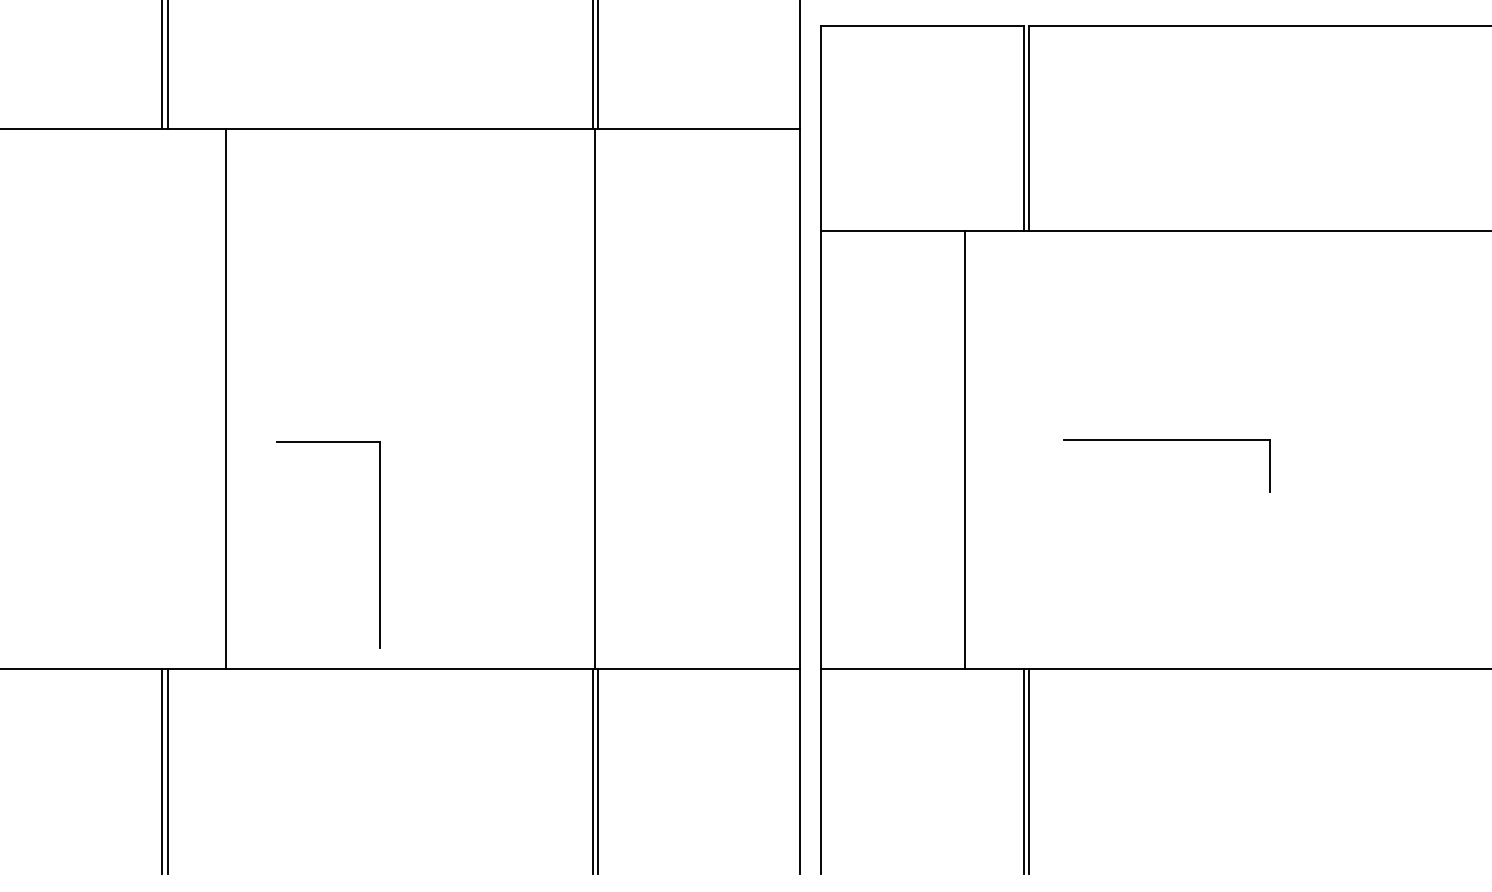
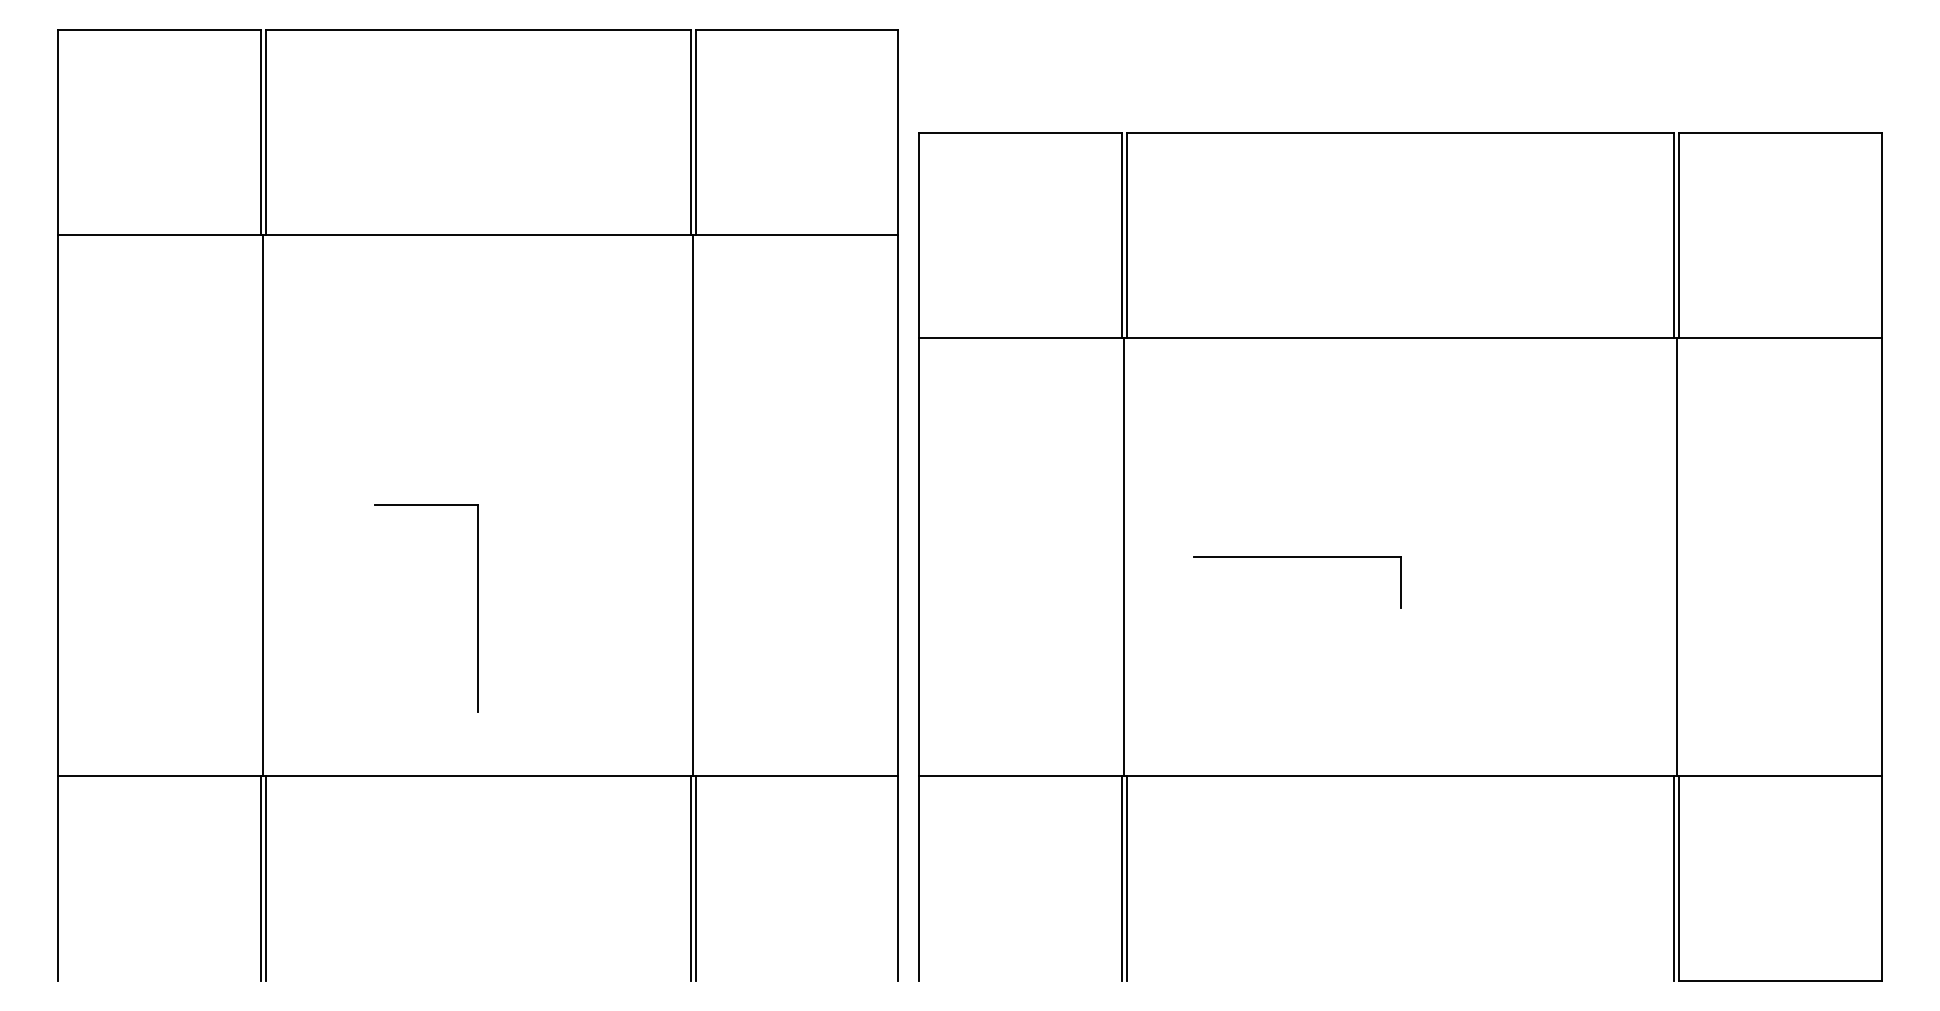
line: (226, 399) -> (263, 505), moved
part: (1167, 441) -> (1297, 557), moved
line: (965, 450) -> (1124, 556), moved
part: (379, 545) -> (477, 608), moved

